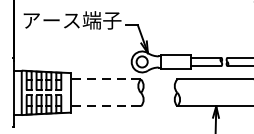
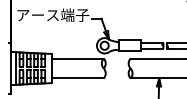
line: (106, 79) -> (78, 58), dashed -> solid
line: (106, 106) -> (78, 78), dashed -> solid

